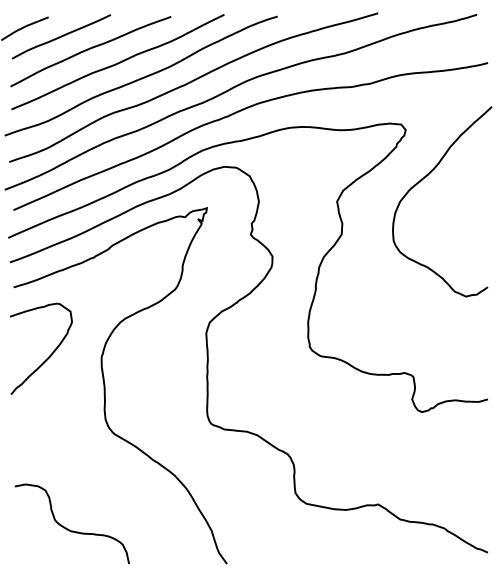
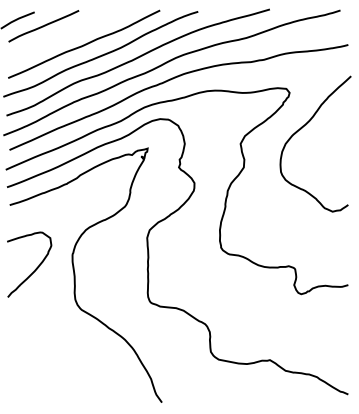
curve: (90, 49) -> (64, 35), removed
curve: (49, 355) -> (35, 269), moved
curve: (68, 528) -> (48, 377), removed

